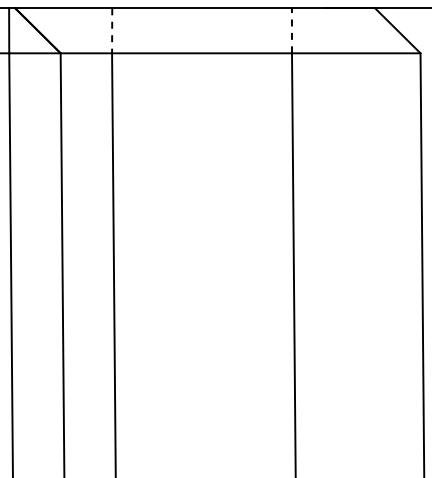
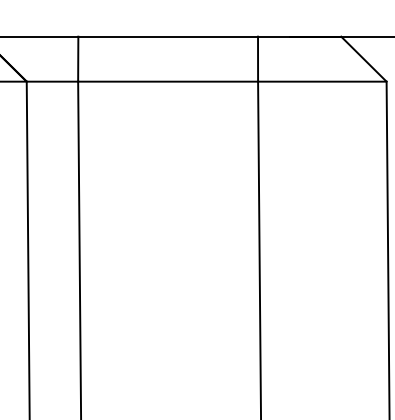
line: (291, 30) -> (257, 58), dashed -> solid
line: (112, 31) -> (78, 59), dashed -> solid

